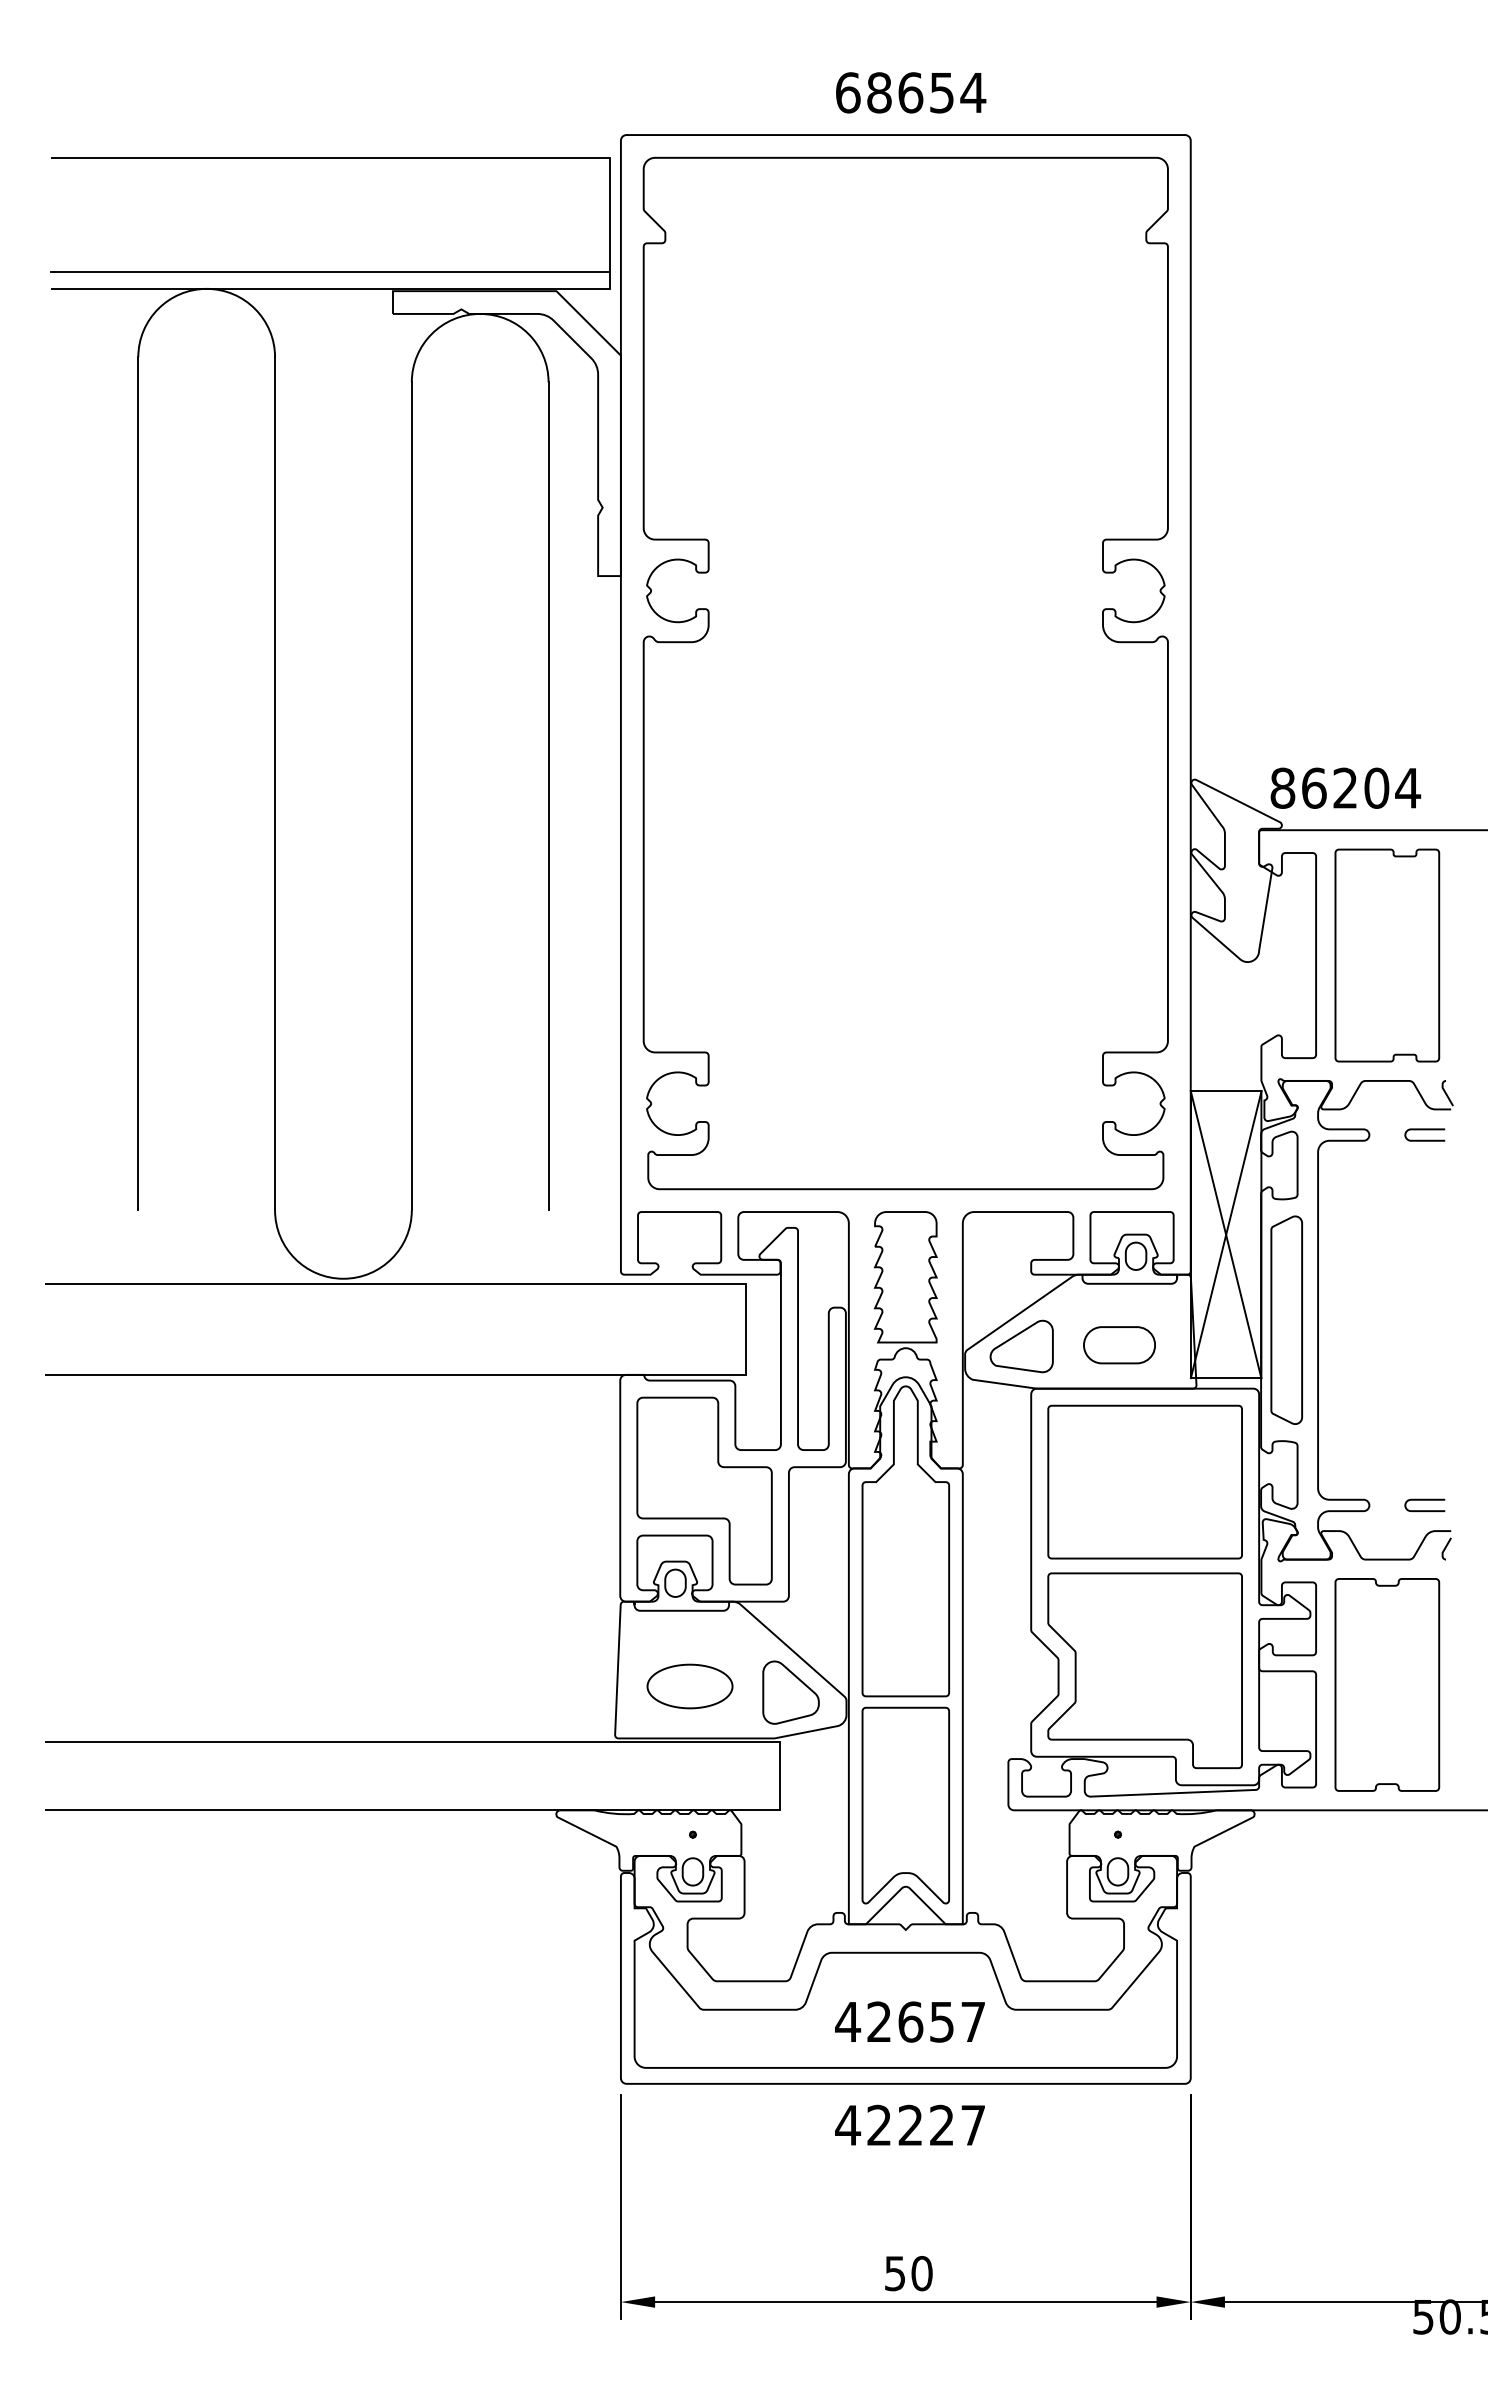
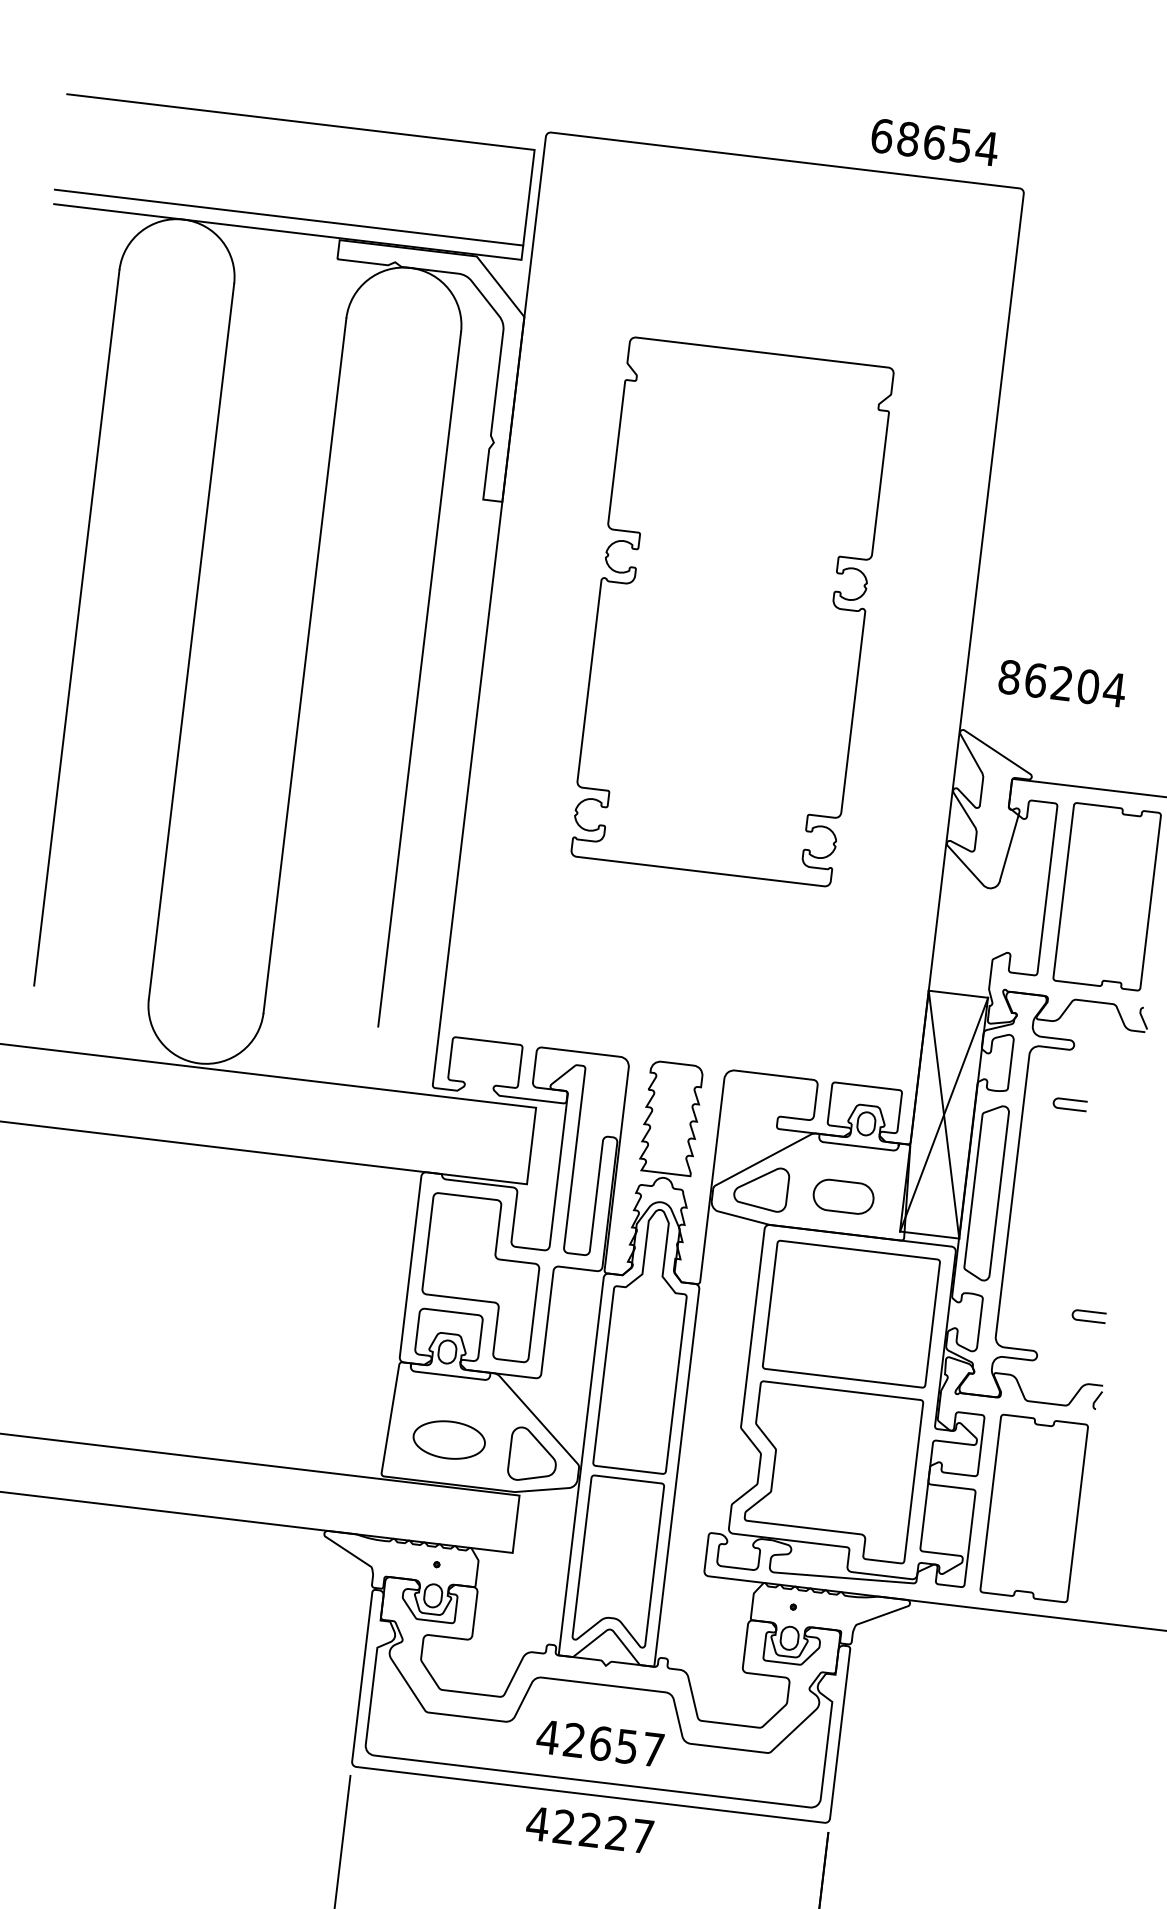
text: (911, 92) -> (935, 142), moved
part: (905, 673) -> (731, 612), size x0.6
text: (1345, 787) -> (1062, 682), moved
curve: (1424, 1130) -> (1070, 1100), moved
curve: (1424, 1500) -> (1089, 1312), moved

